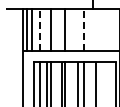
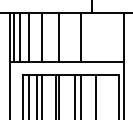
line: (40, 29) -> (29, 36), dashed -> solid
line: (83, 29) -> (80, 36), dashed -> solid

